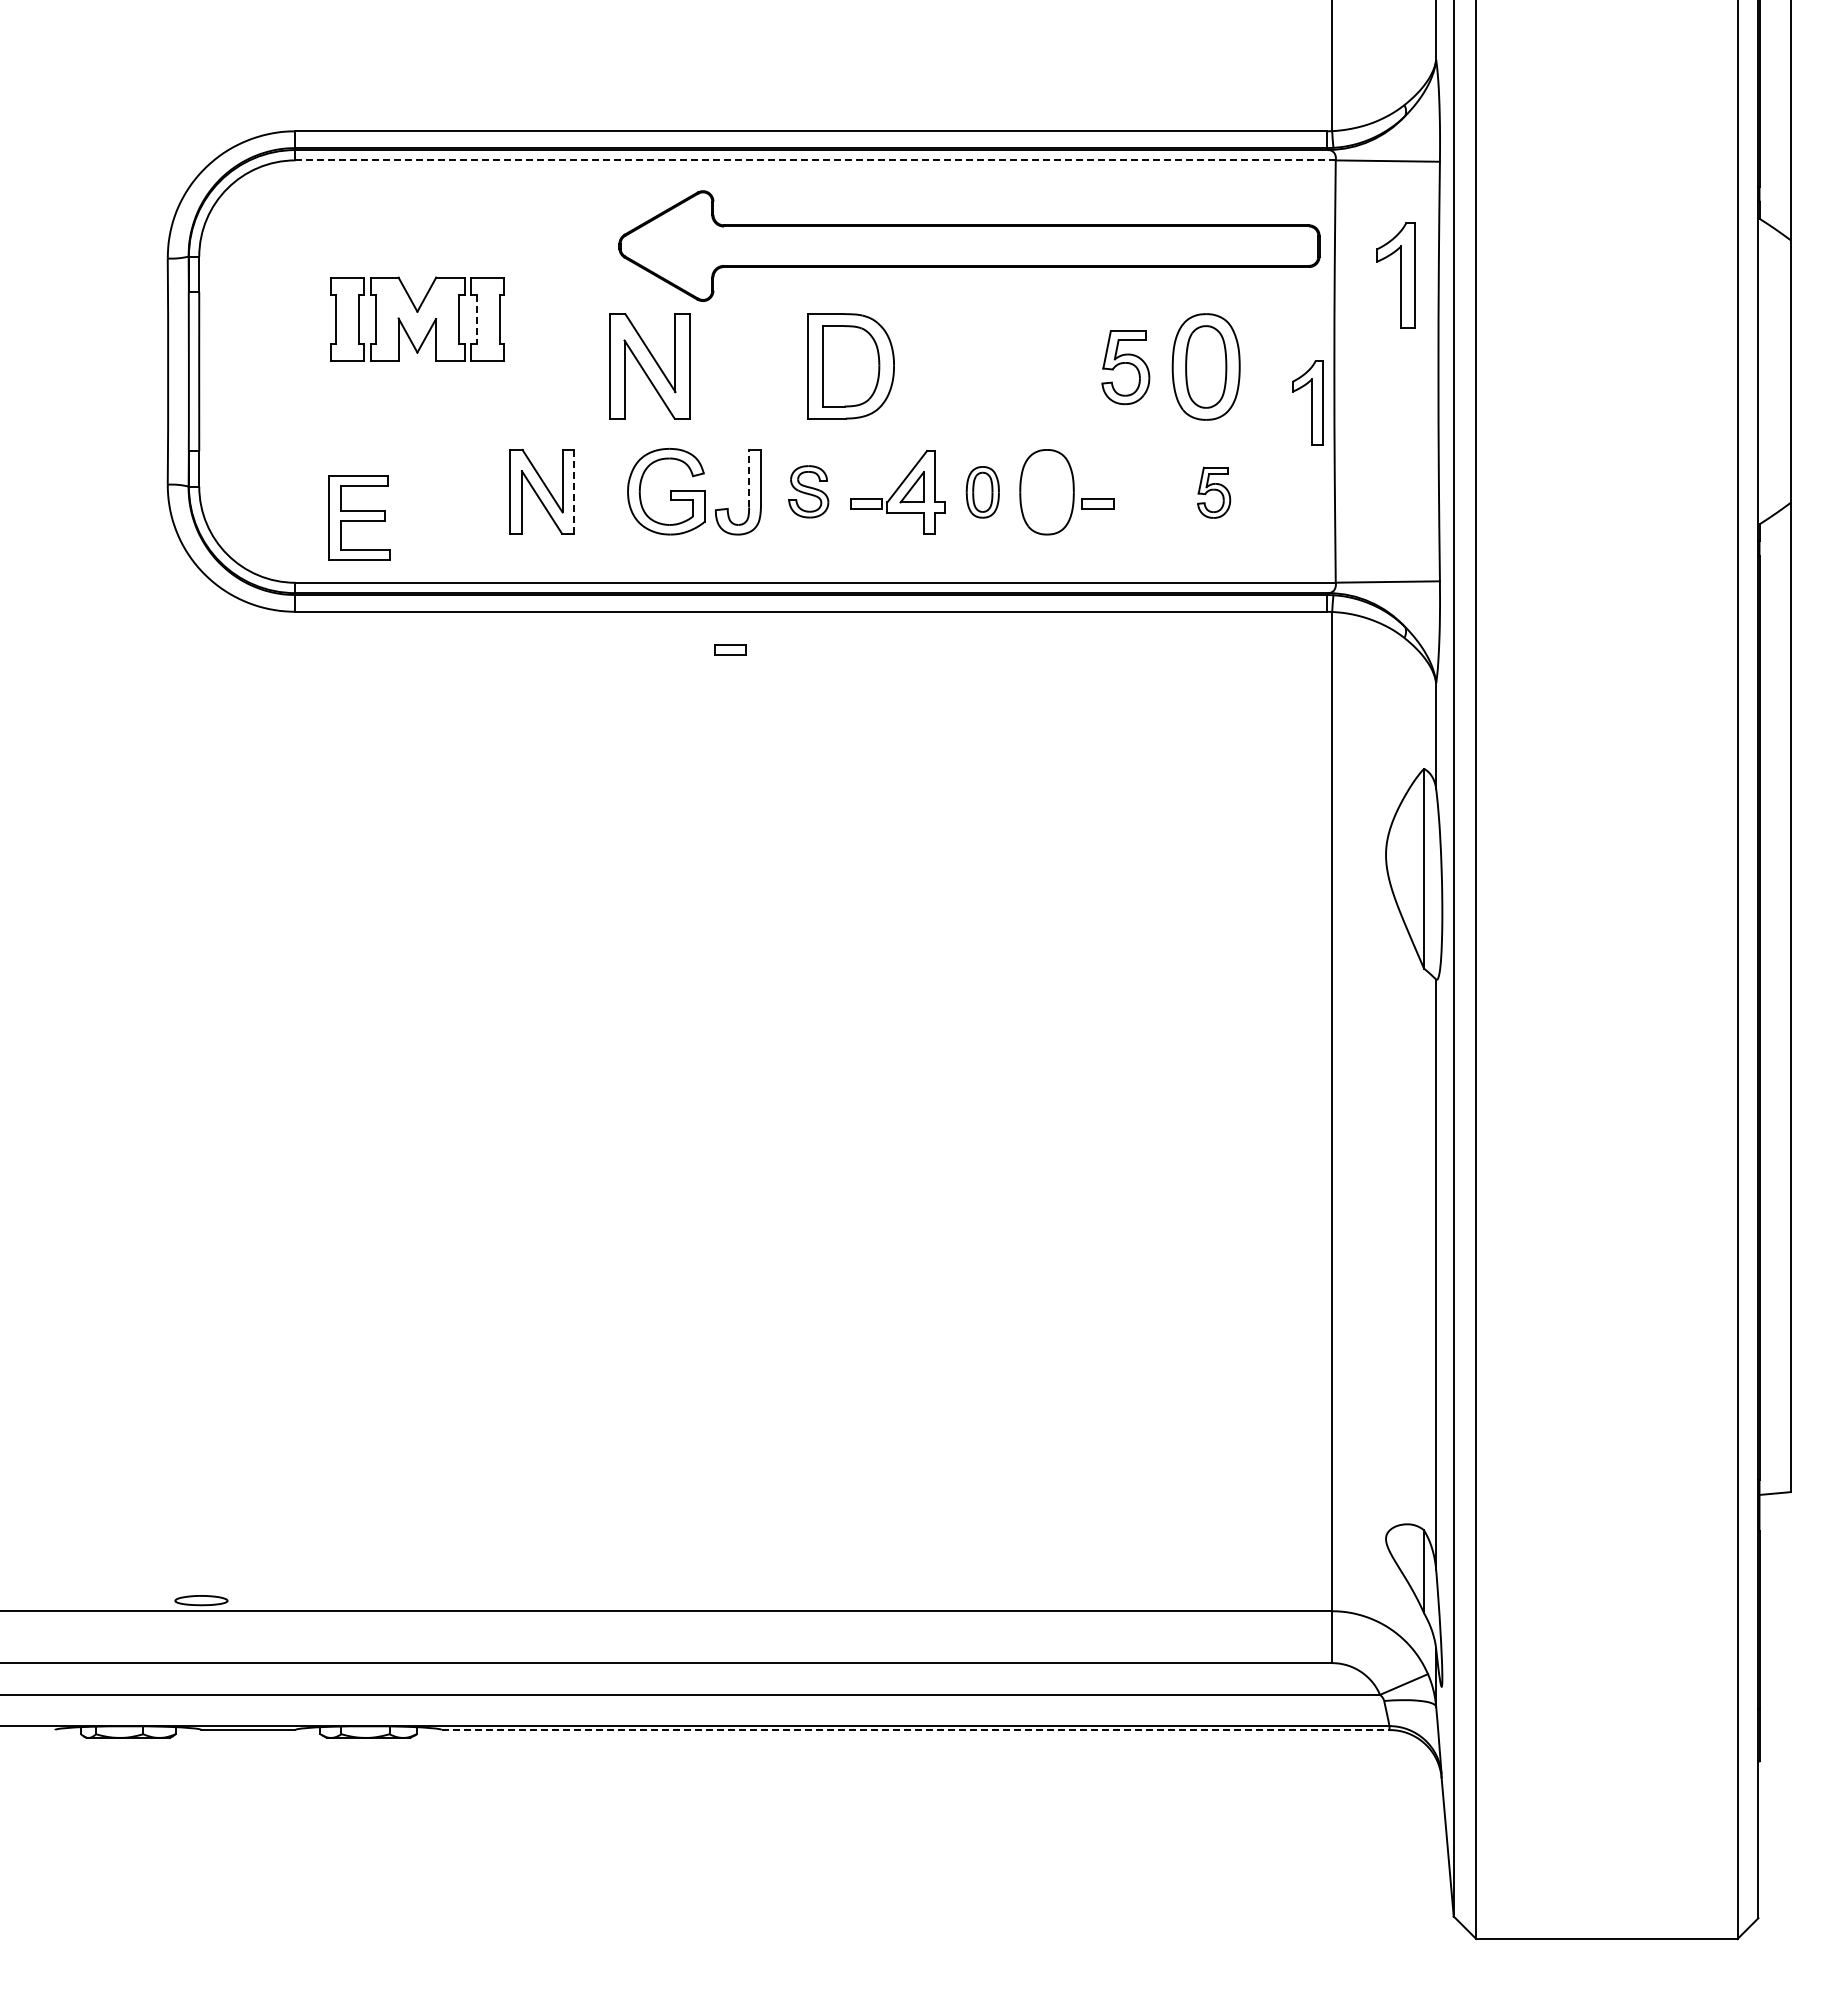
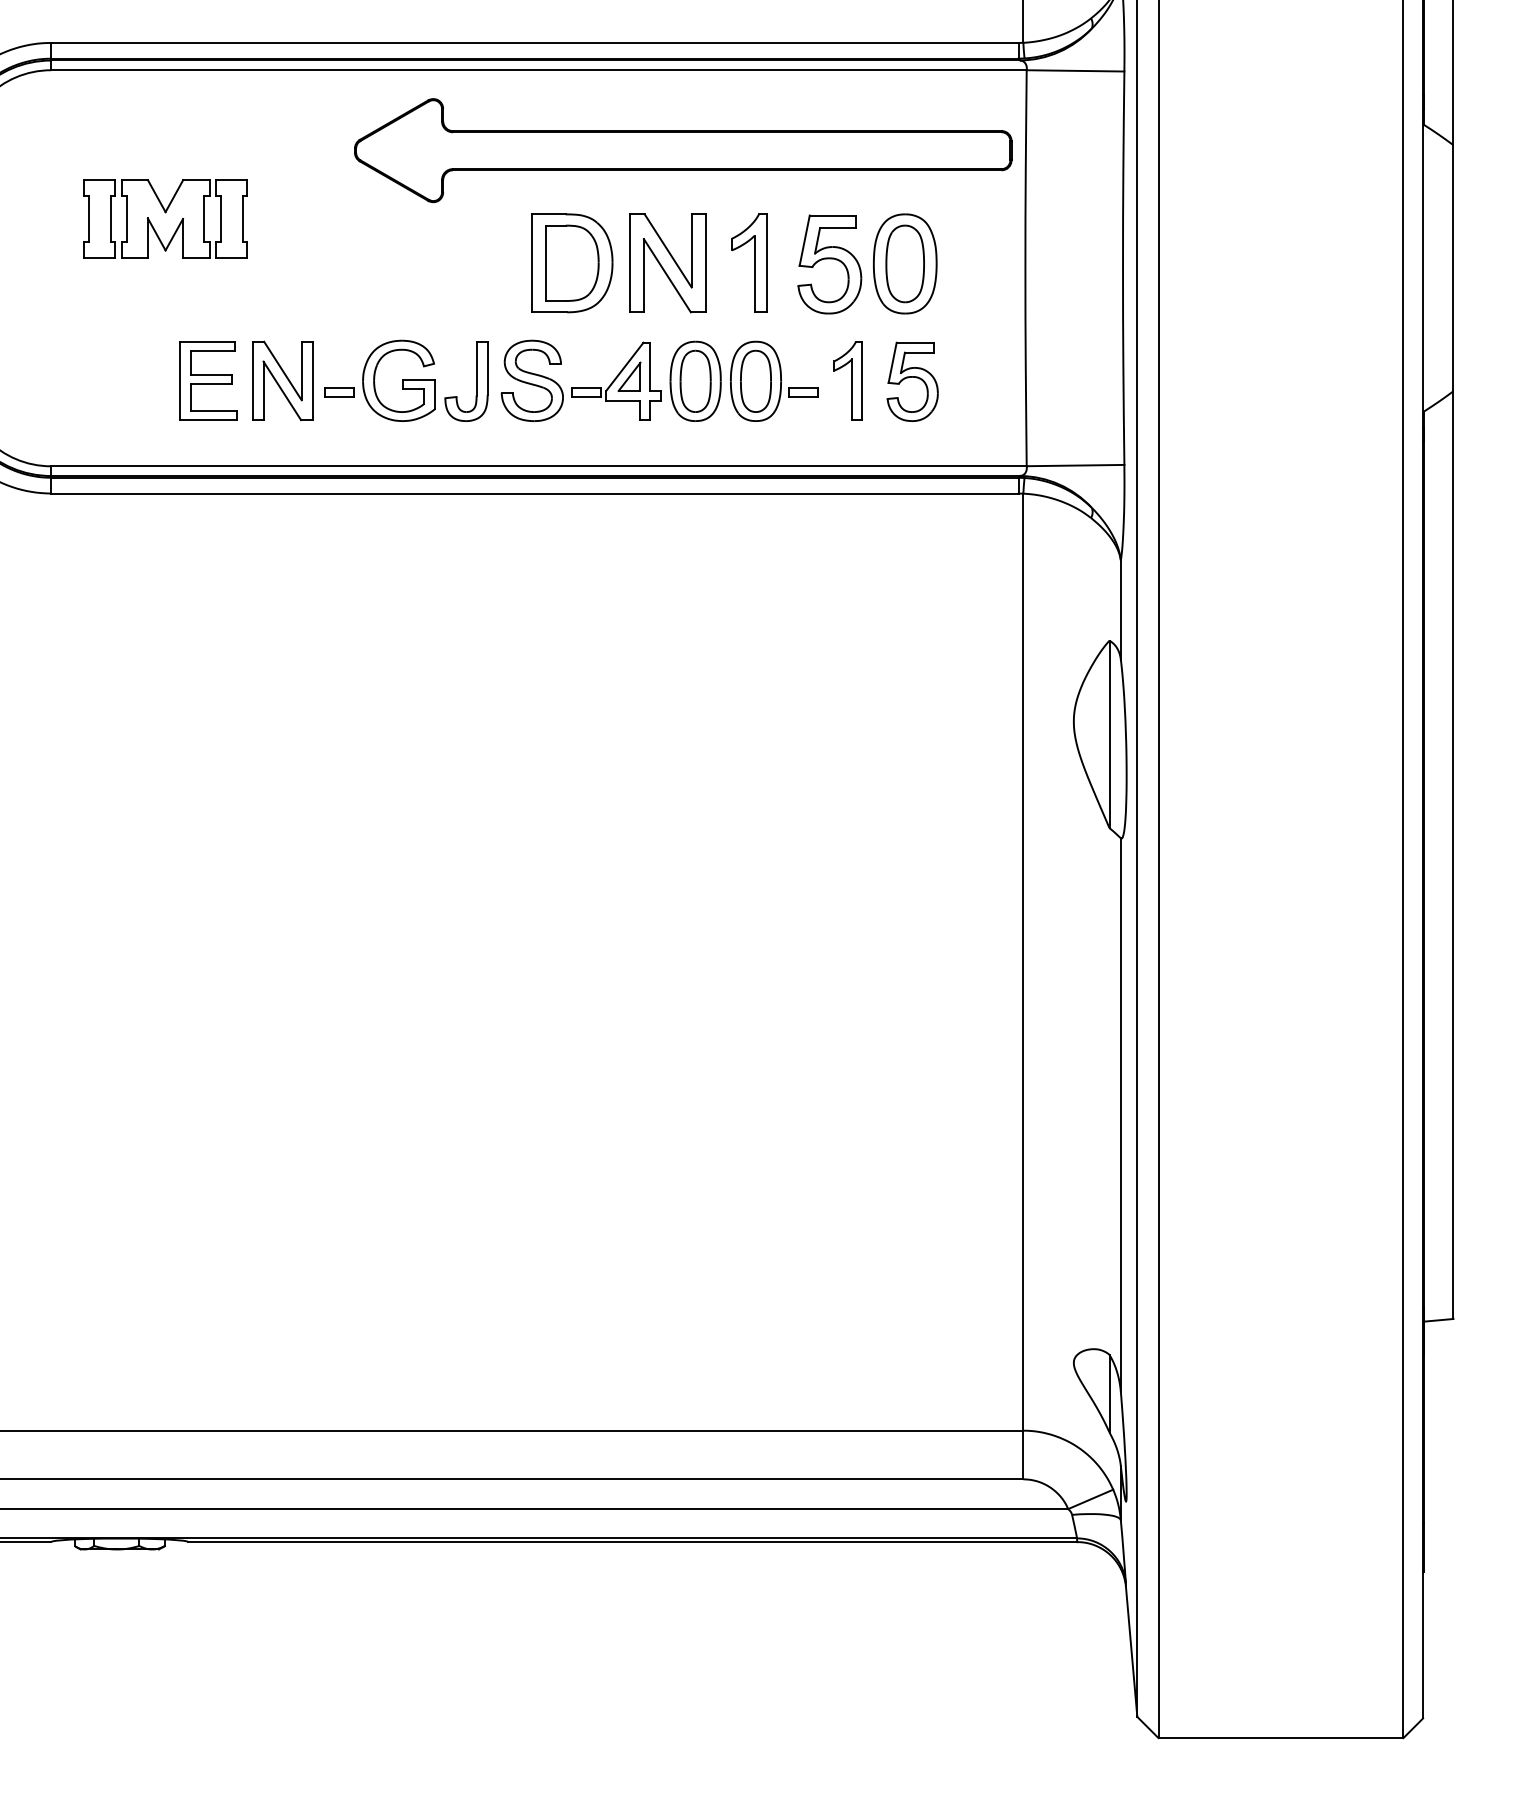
line: (815, 160) -> (538, 70), dashed -> solid
part: (1395, 275) -> (748, 263), moved
line: (476, 319) -> (220, 219), dashed -> solid
part: (649, 366) -> (667, 263), moved
part: (1125, 367) -> (829, 264), size x1.43
part: (1307, 402) -> (848, 380), moved
line: (749, 478) -> (476, 368), dashed -> solid
line: (574, 491) -> (312, 380), dashed -> solid
part: (808, 491) -> (532, 380), size x1.67
part: (1046, 491) -> (755, 380), added
part: (982, 492) -> (695, 381), size x1.67
part: (1213, 492) -> (912, 381), size x1.67
part: (359, 517) -> (208, 380), moved
part: (730, 649) -> (339, 391), moved
line: (915, 1730) -> (632, 1542), dashed -> solid

